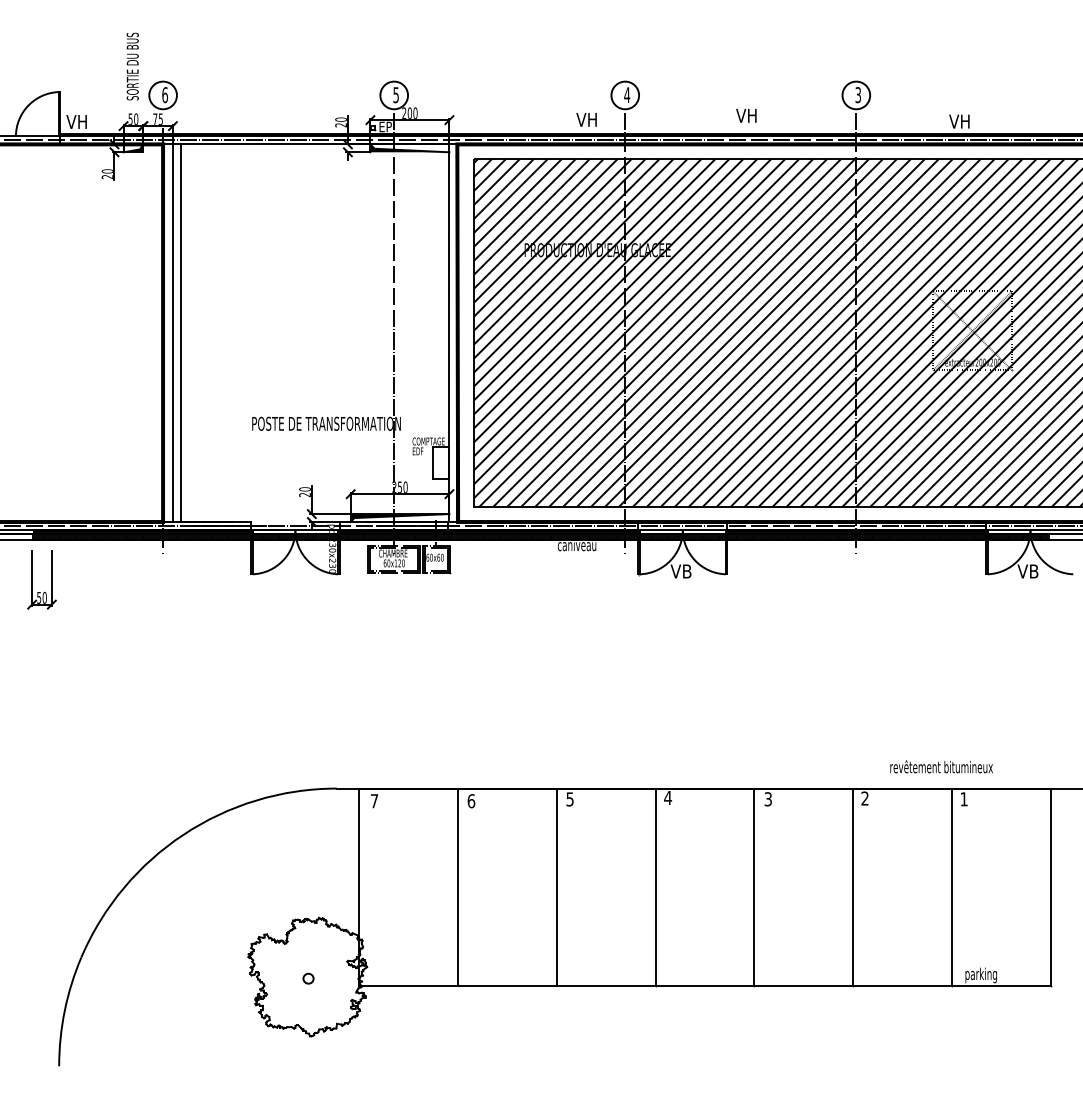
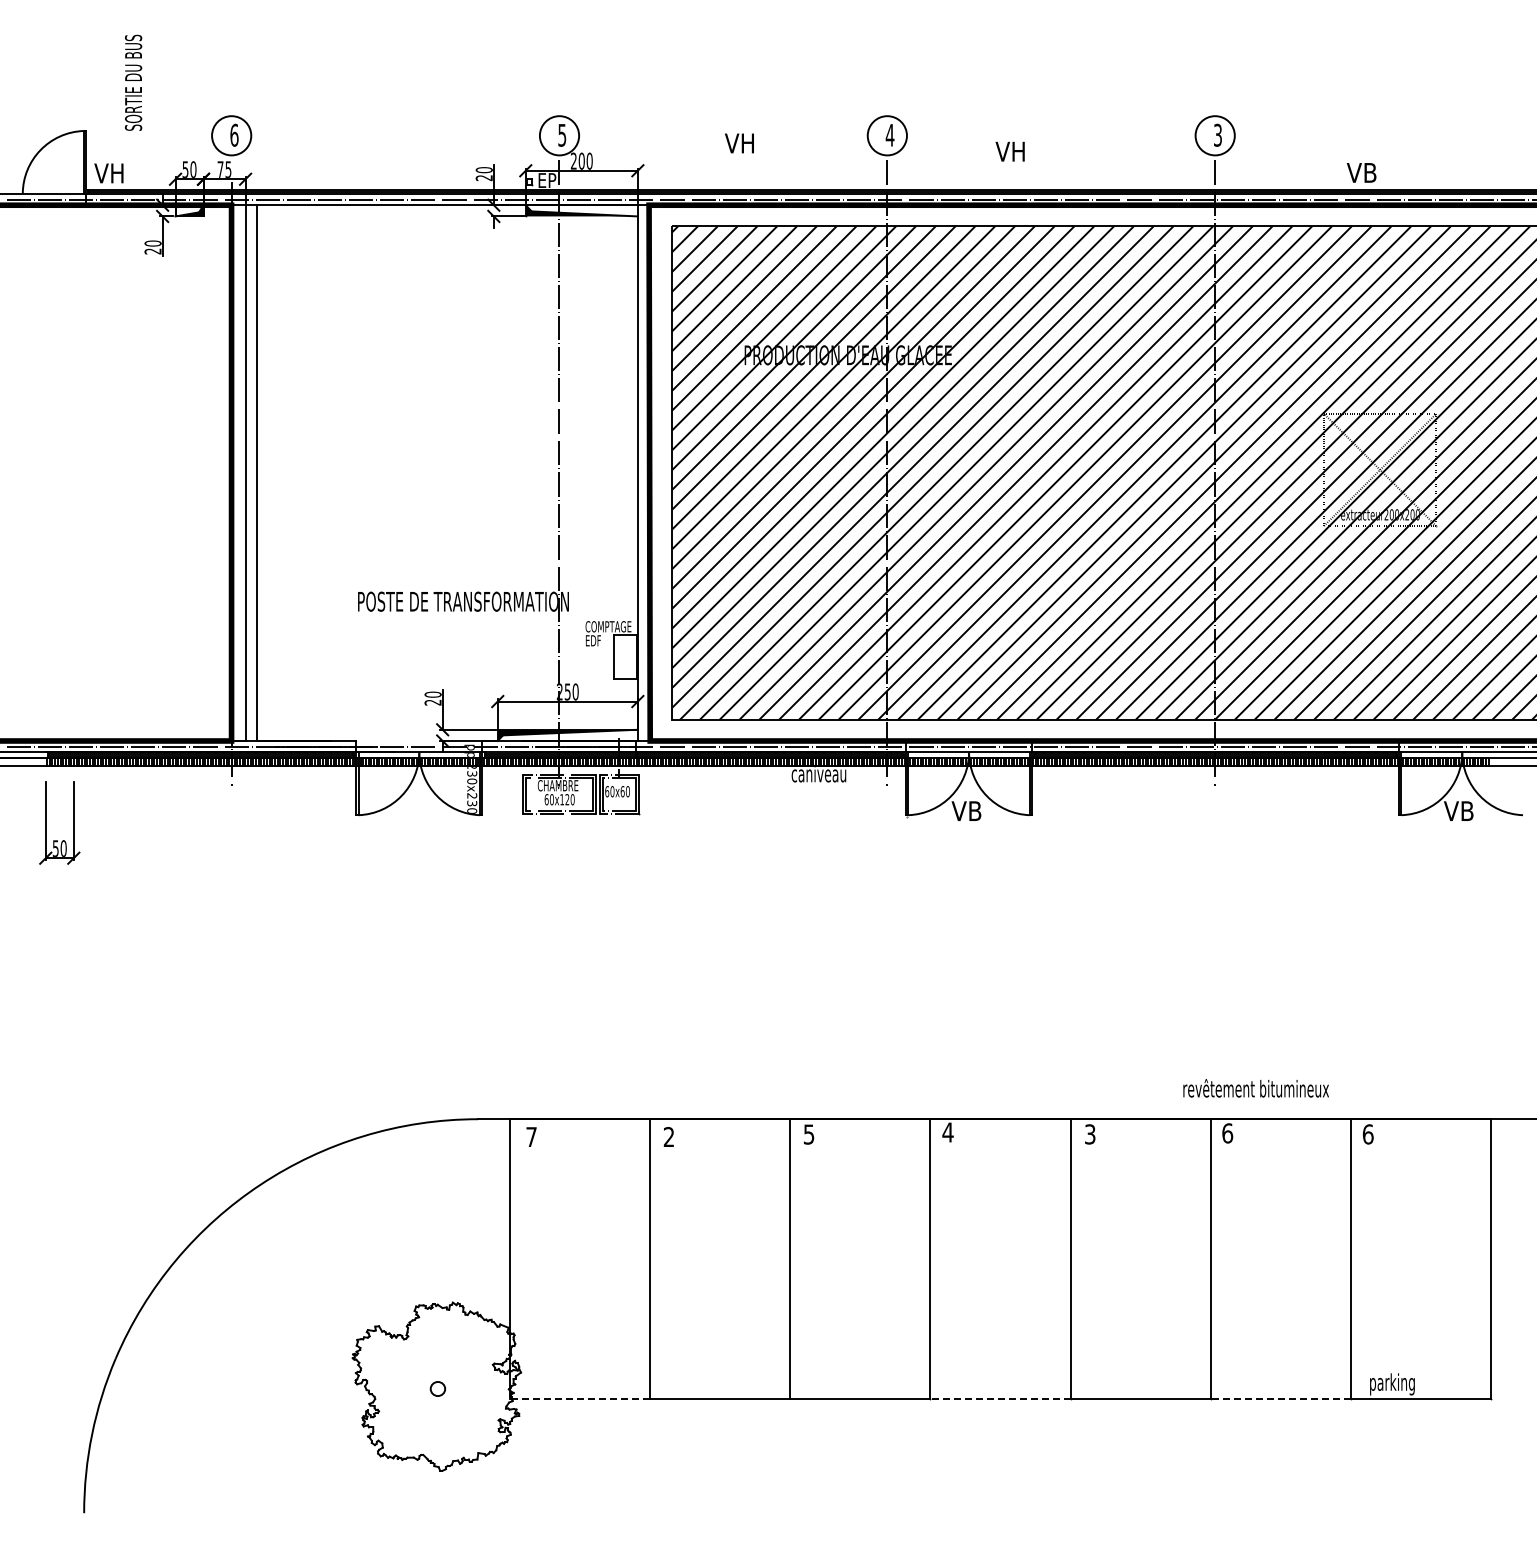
text: (132, 66) -> (133, 82), moved
text: (745, 115) -> (1009, 151), moved
text: (586, 119) -> (739, 143), moved
text: (960, 121) -> (1362, 172), VH -> VB
text: (941, 766) -> (1255, 1088), moved
text: (865, 798) -> (1227, 1133), 2 -> 6
text: (963, 799) -> (1367, 1134), 1 -> 6
text: (471, 800) -> (668, 1136), 6 -> 2
line: (408, 986) -> (579, 1399), solid -> dashed
line: (704, 986) -> (999, 1399), solid -> dashed
line: (902, 986) -> (1280, 1399), solid -> dashed

